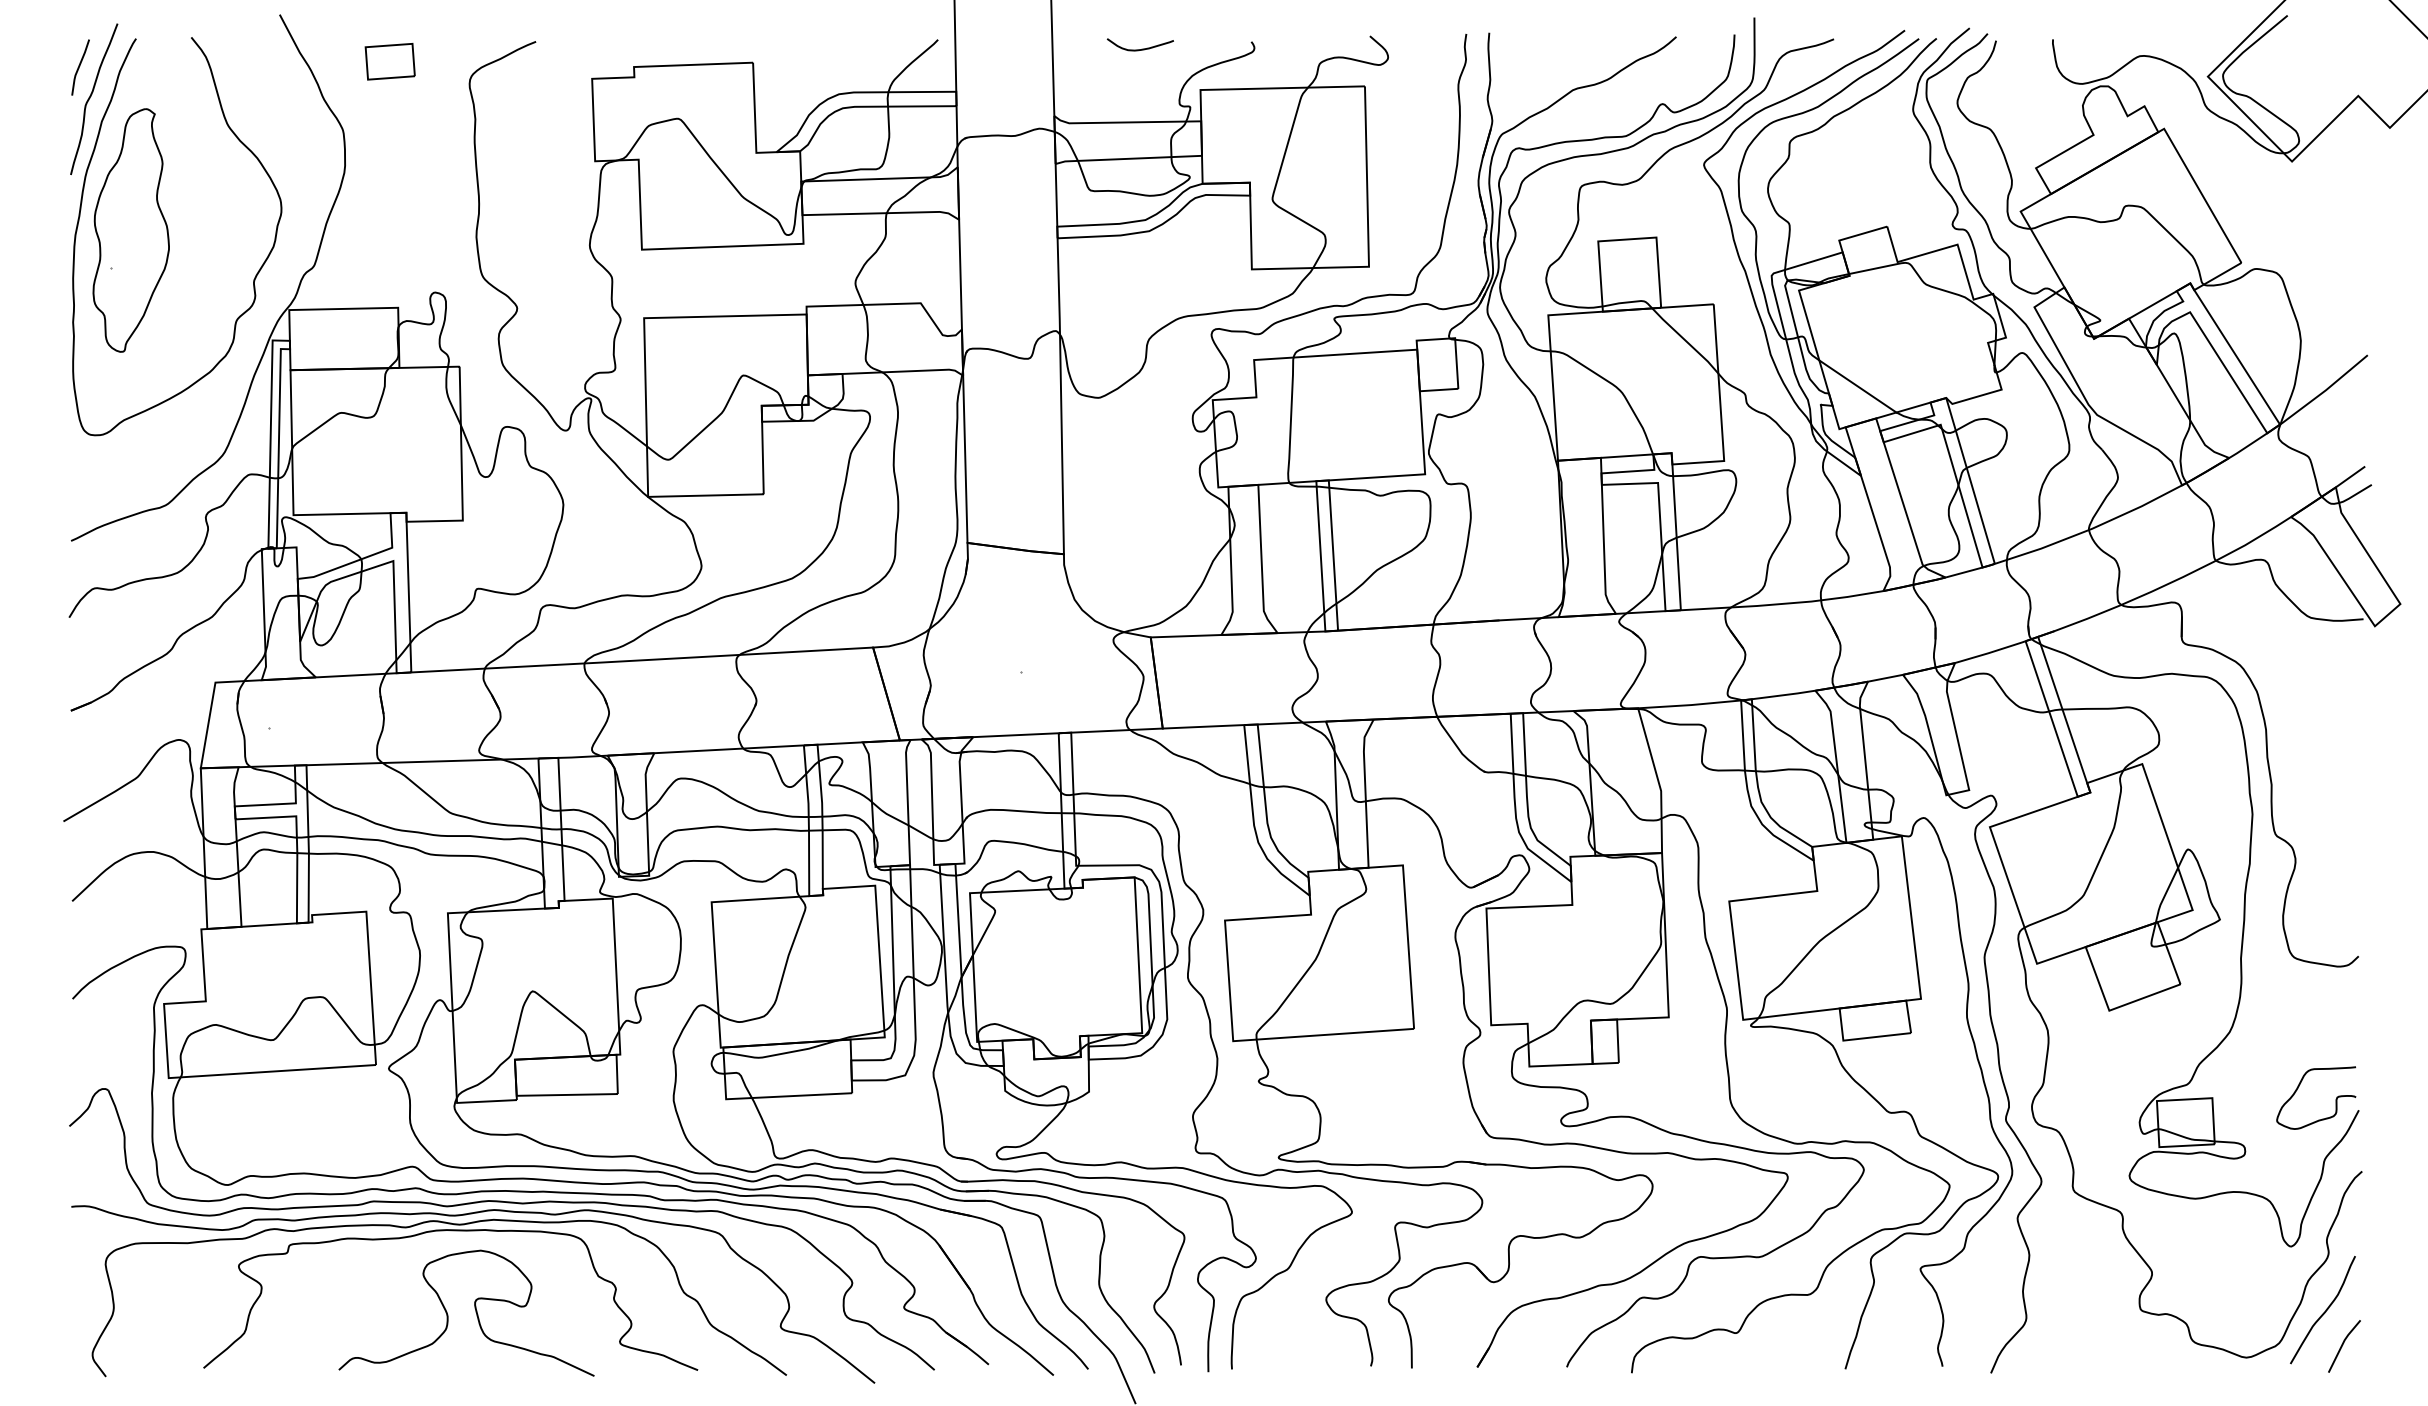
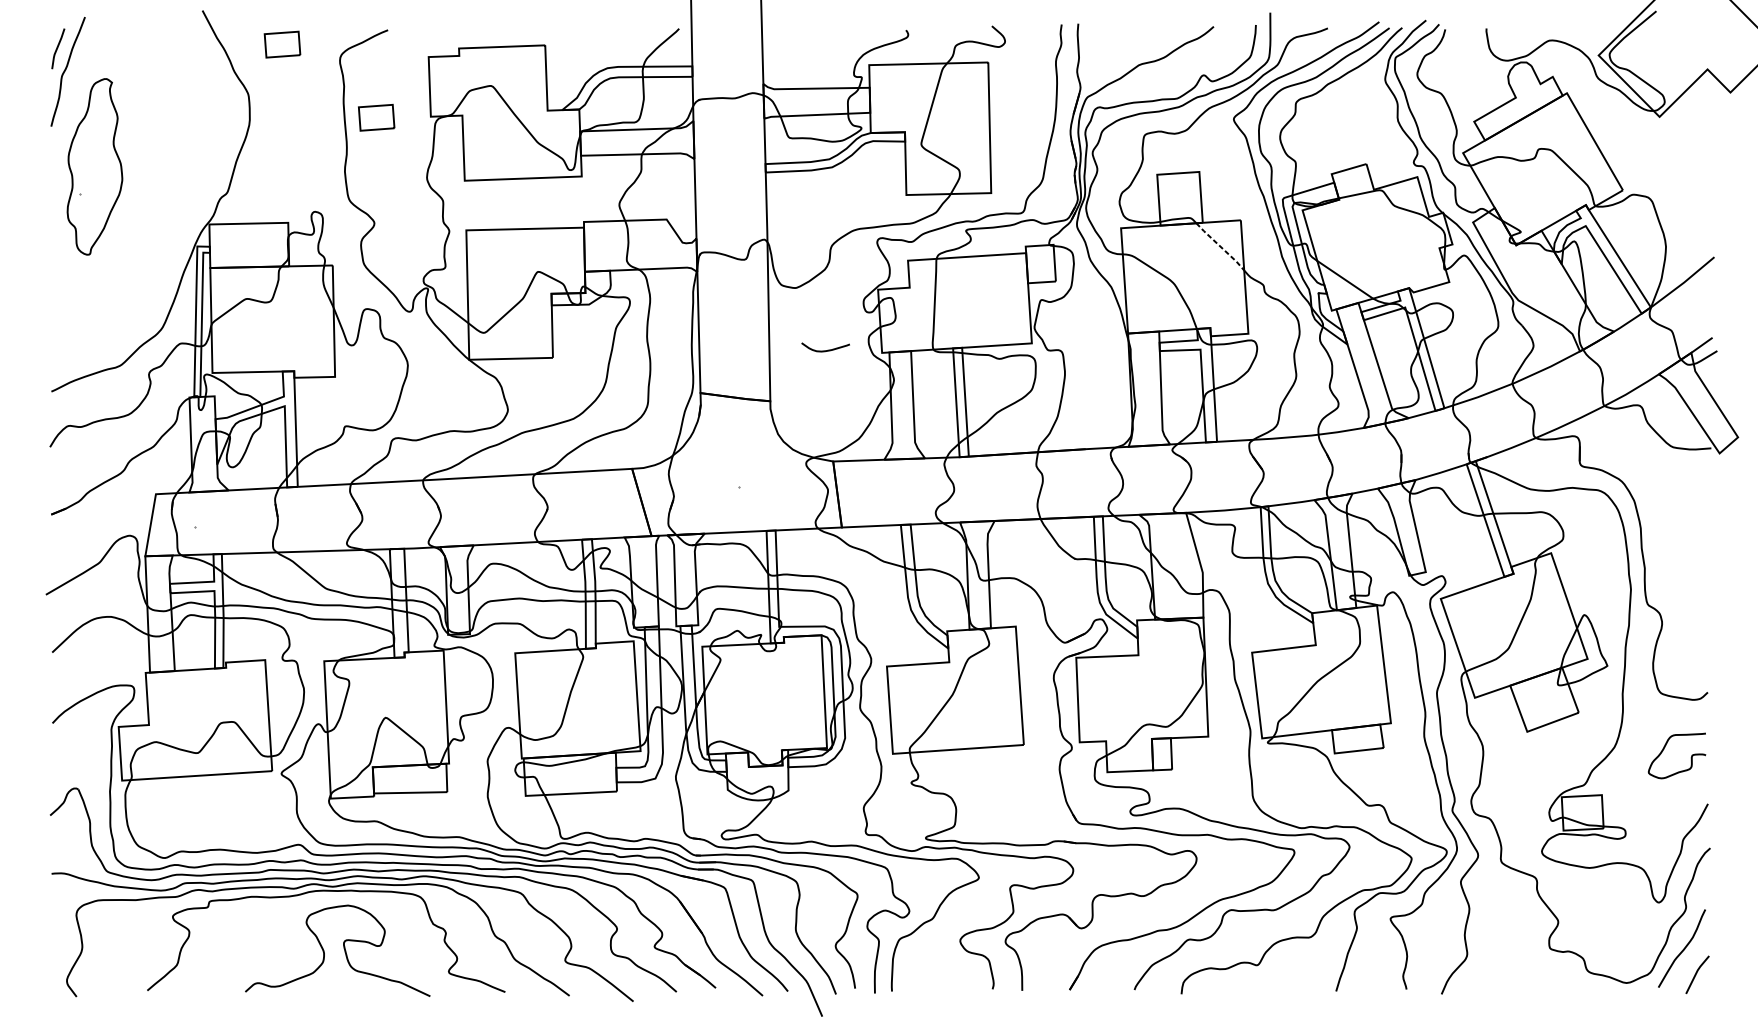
curve: (1141, 48) -> (826, 350), moved
part: (519, 162) -> (376, 117), added
curve: (255, 275) -> (184, 199), removed
line: (1685, 340) -> (1220, 246), solid -> dashed
curve: (2335, 1099) -> (1691, 757), moved

